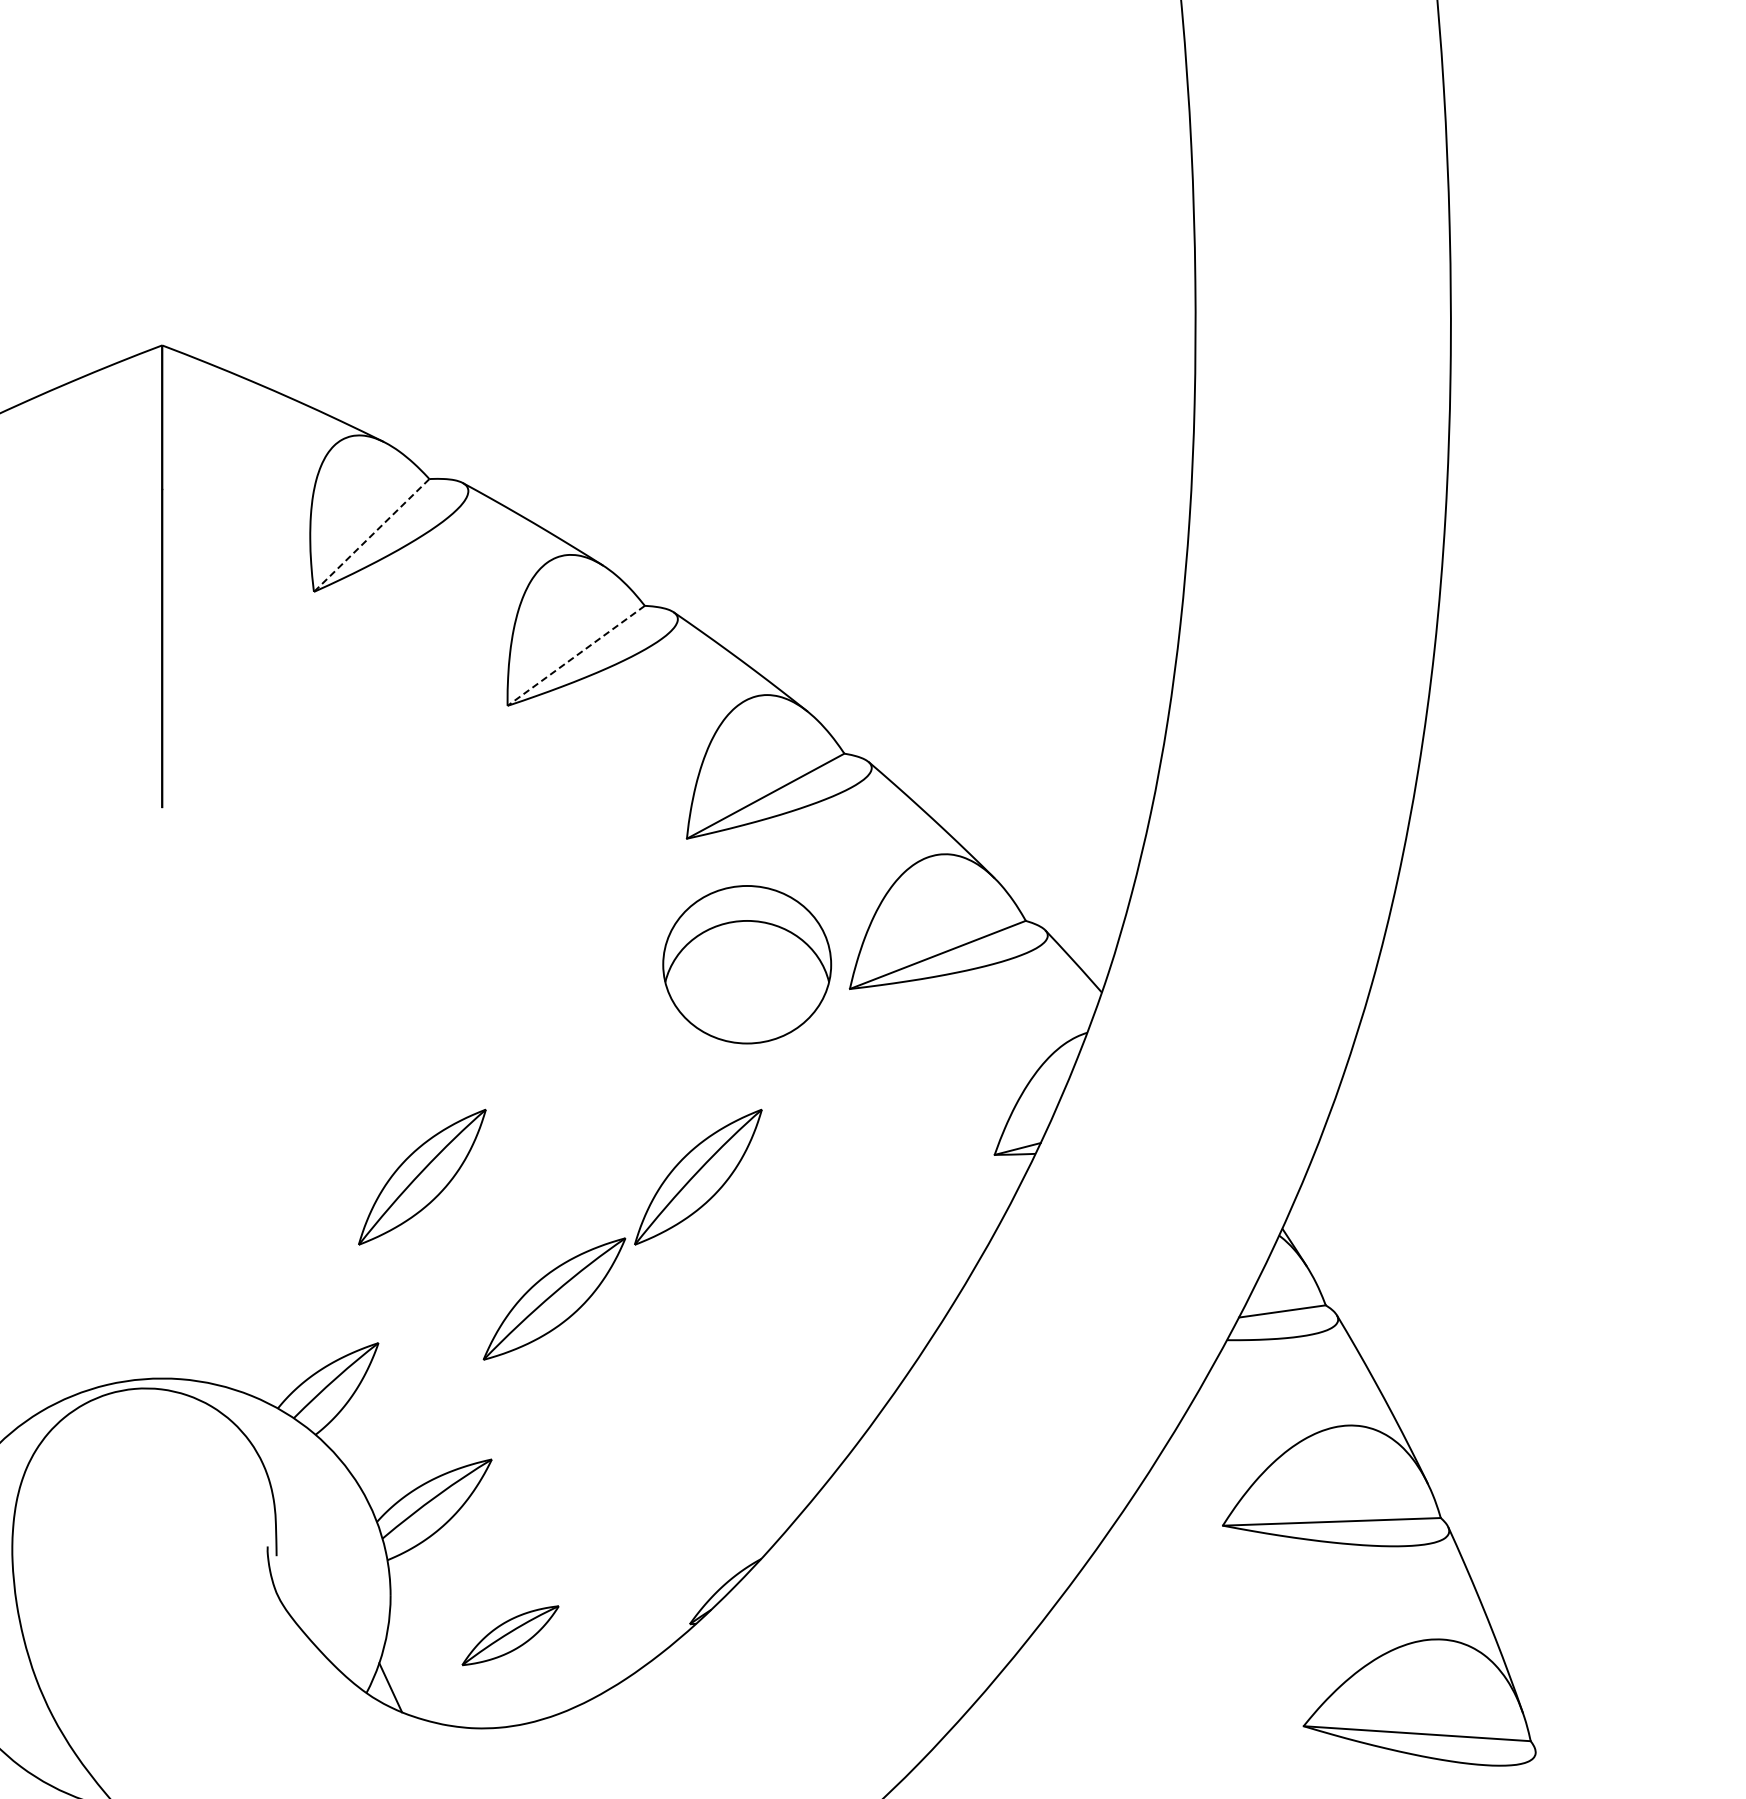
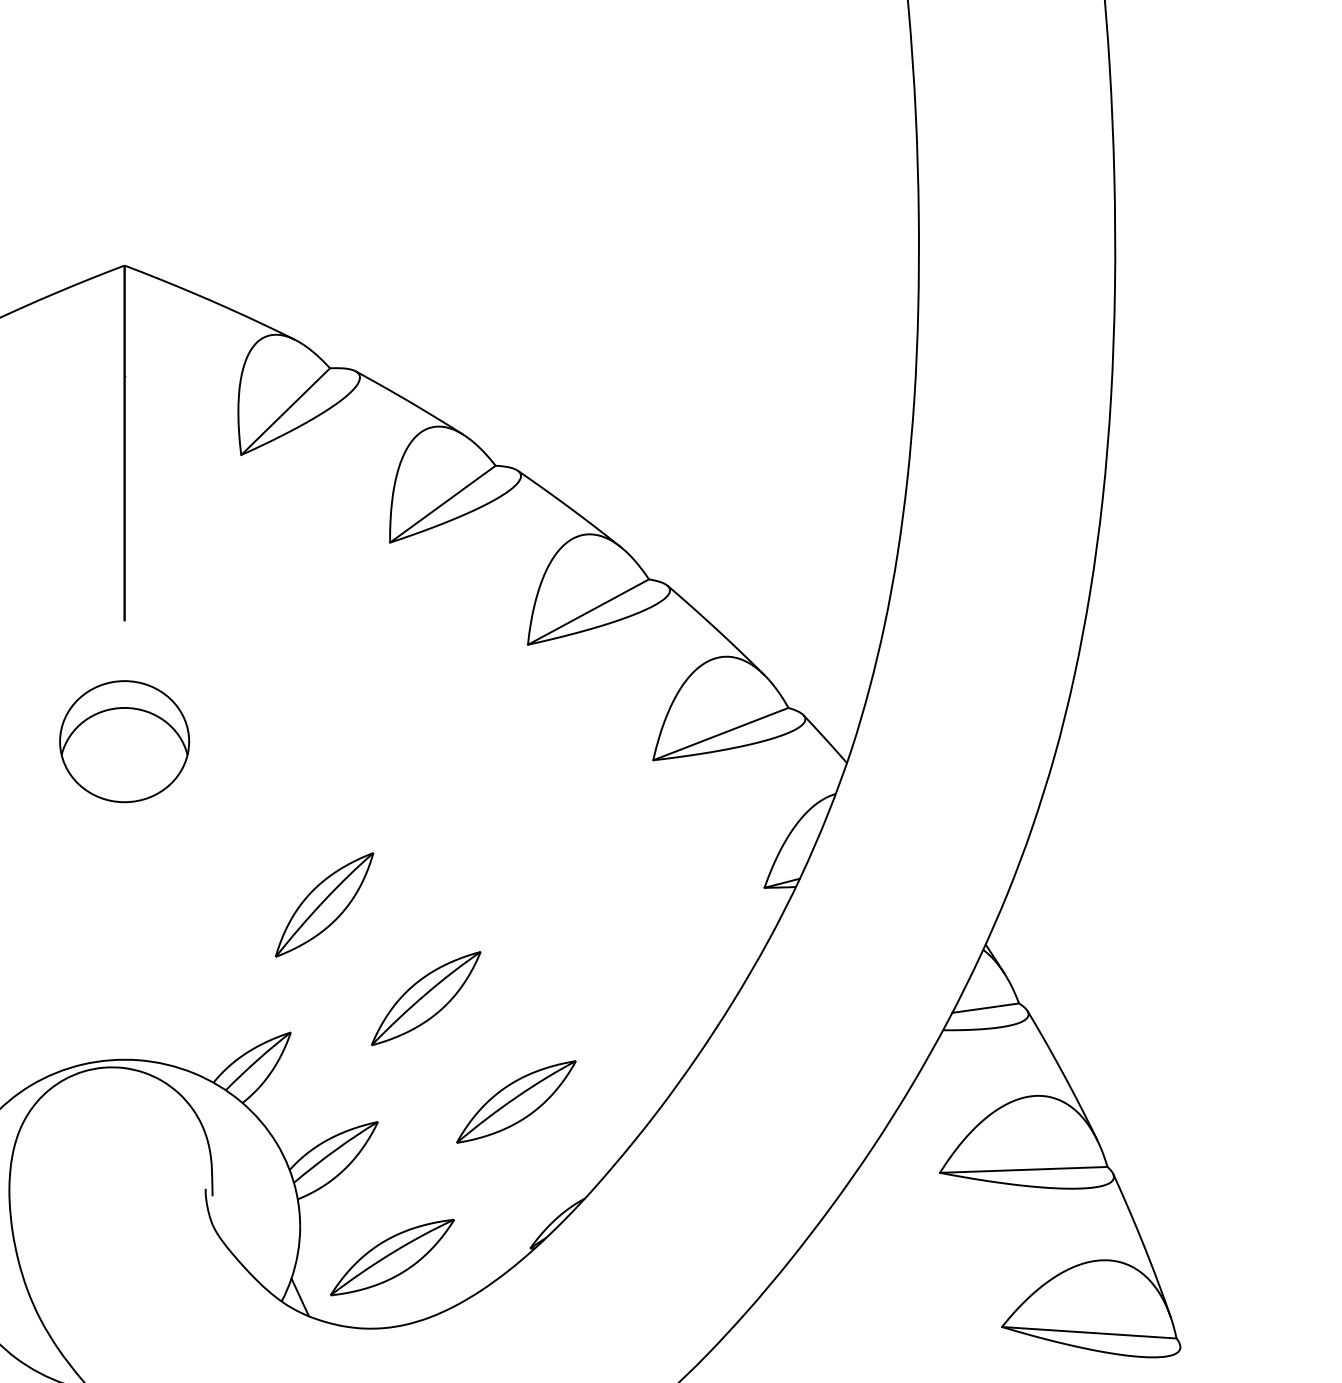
line: (371, 535) -> (285, 411), dashed -> solid
line: (576, 655) -> (443, 503), dashed -> solid
part: (747, 964) -> (124, 741), moved
part: (698, 1176) -> (536, 904), removed
part: (671, 1433) -> (516, 1101), added
part: (510, 1635) -> (392, 1257), size x1.67

